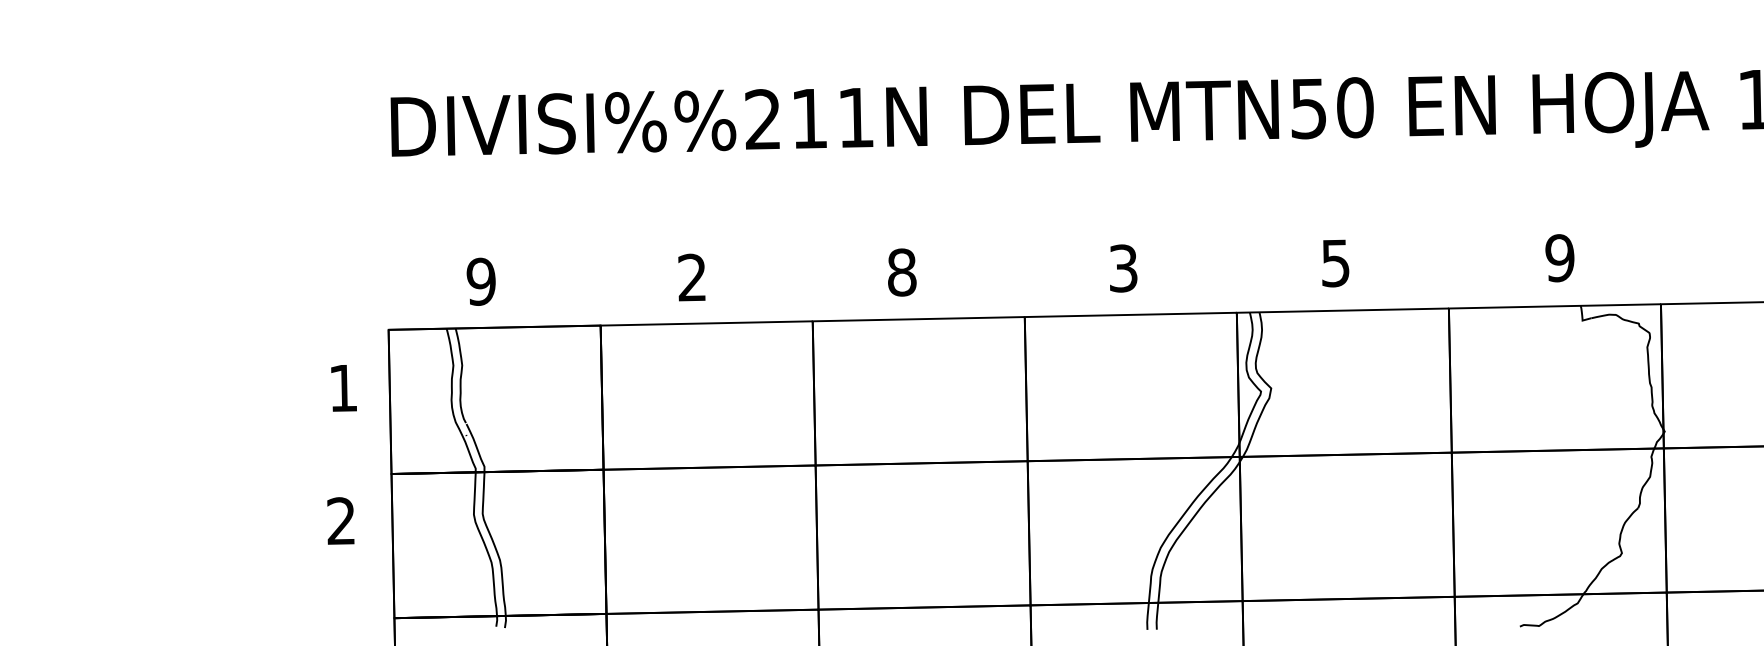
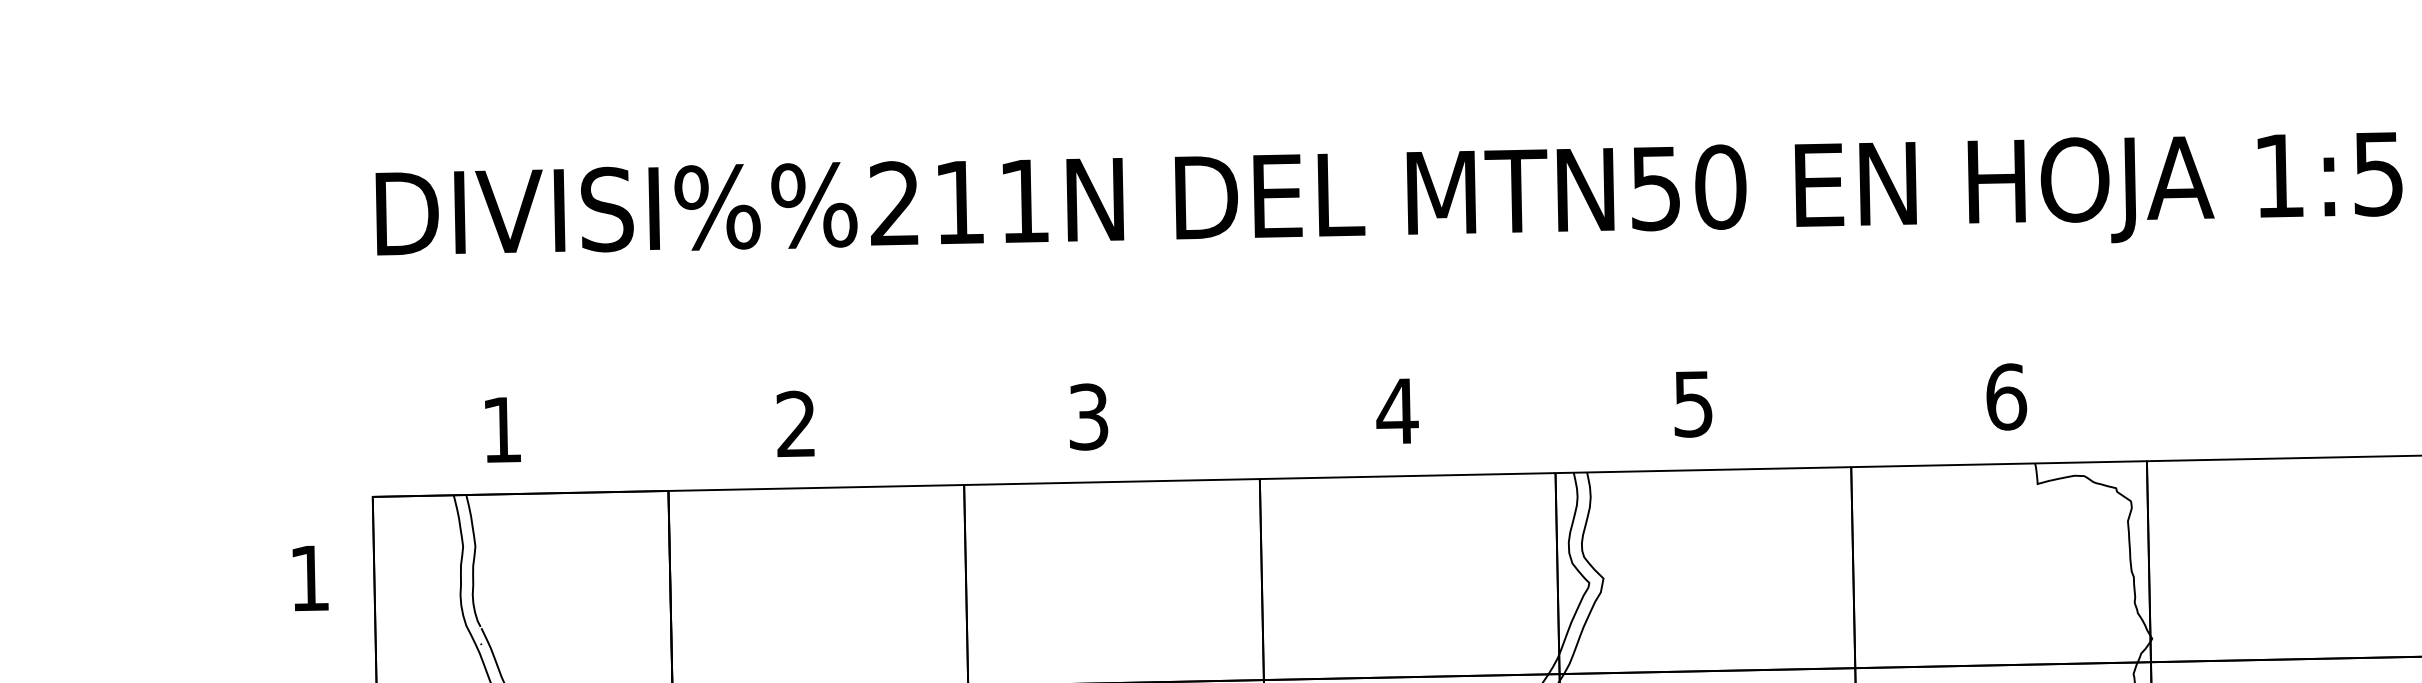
text: (1559, 258) -> (2005, 397), 9 -> 6
text: (1123, 268) -> (1397, 411), 3 -> 4
text: (902, 272) -> (1089, 416), 8 -> 3
text: (480, 281) -> (500, 429), 9 -> 1

